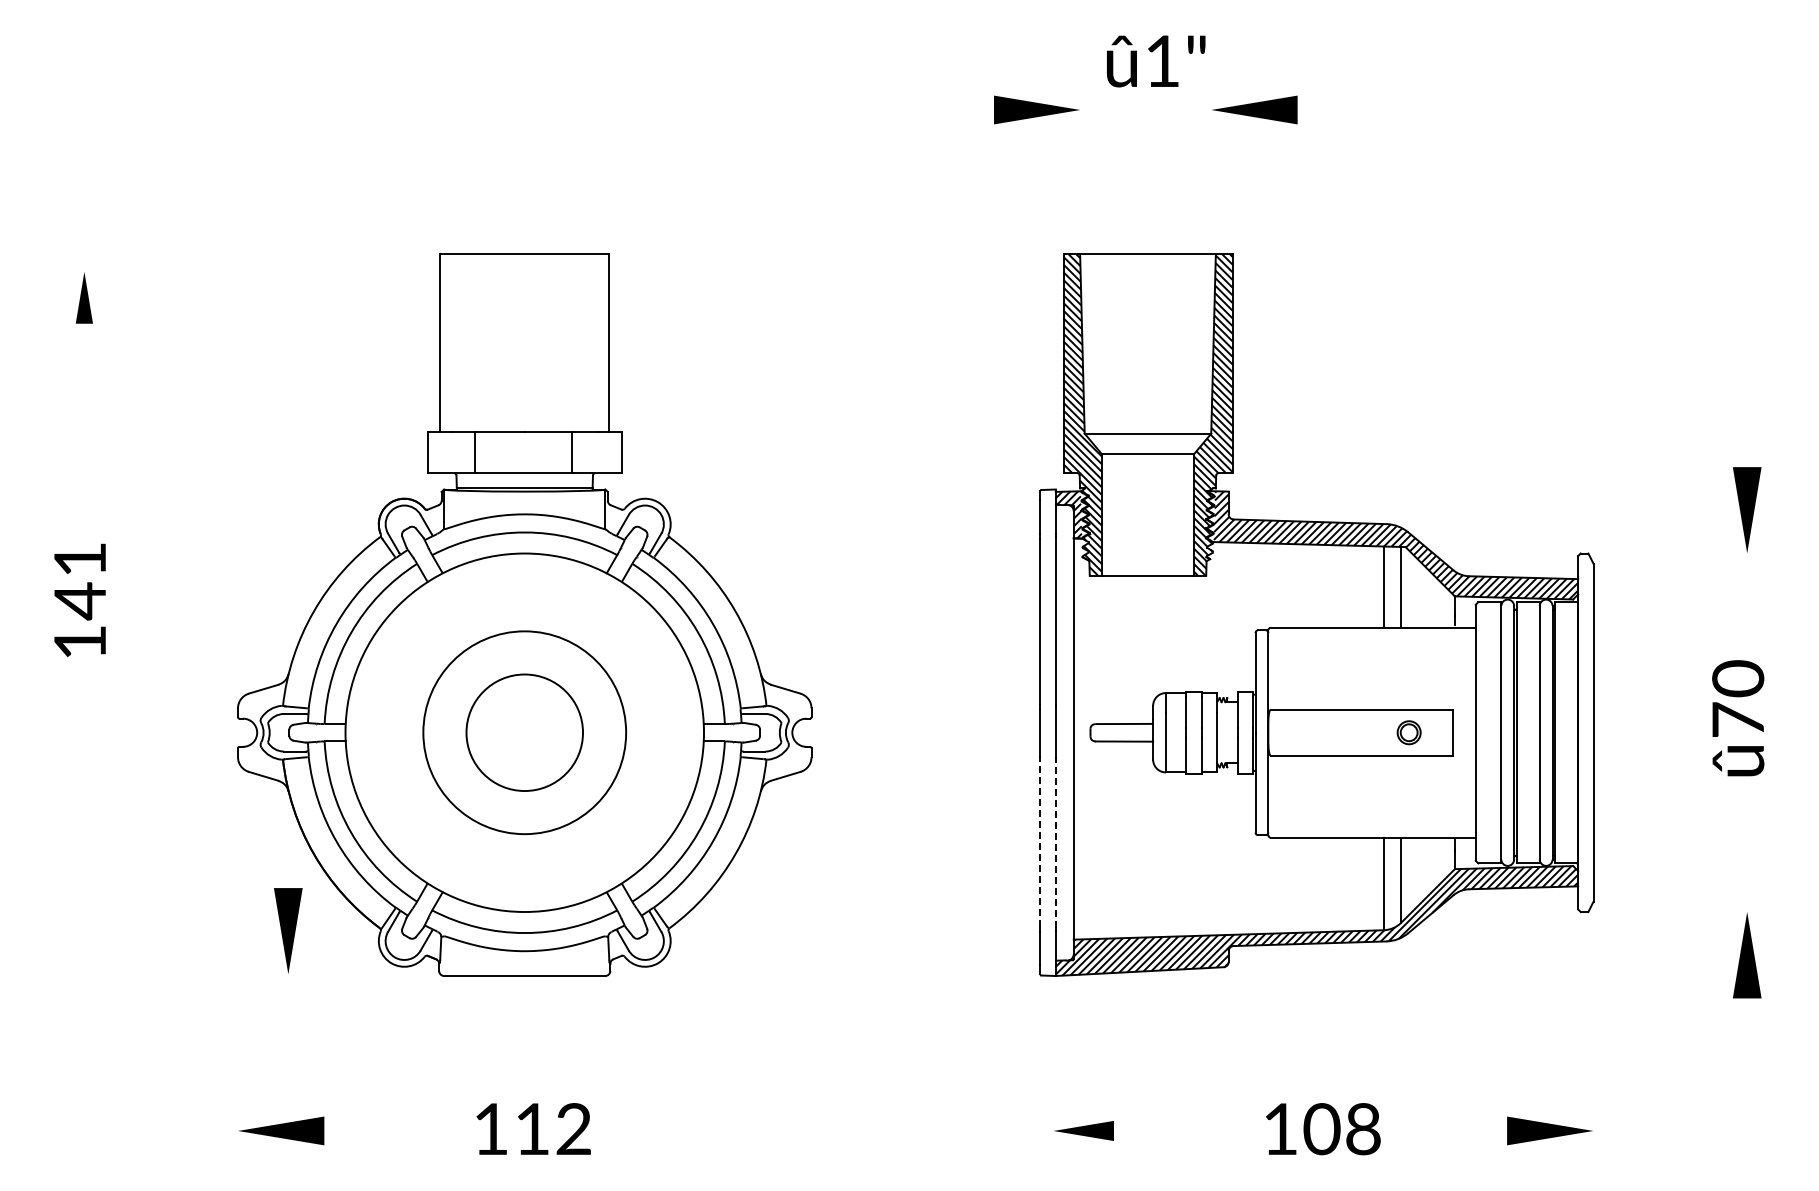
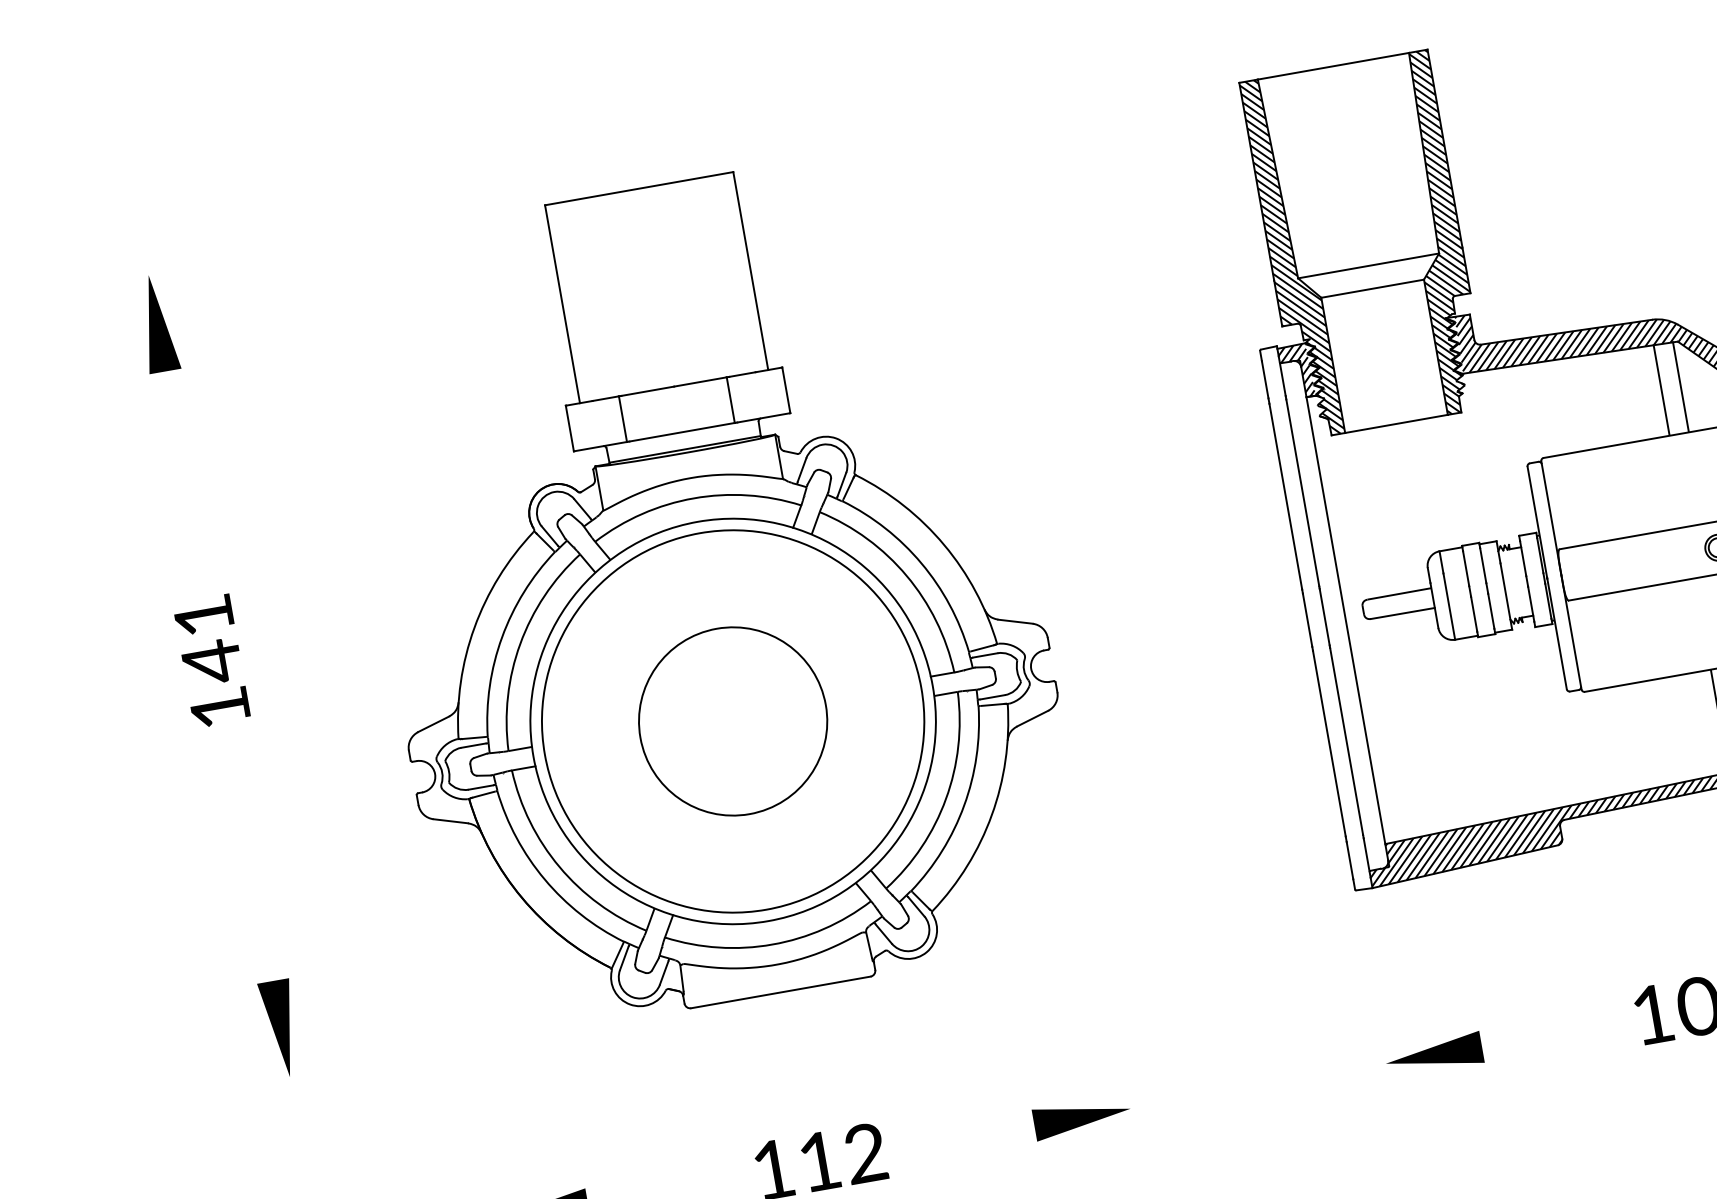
part: (84, 297) -> (157, 323), size x1.67
circle: (524, 732) -> (732, 721), size x1.43
circle: (524, 732) -> (732, 721), size x1.67
line: (1040, 843) -> (1329, 743), dashed -> solid
line: (1055, 844) -> (1346, 741), dashed -> solid
part: (288, 930) -> (281, 1028), moved
part: (767, 1130) -> (1081, 1116), added
part: (1083, 1130) -> (1433, 1054), size x1.43

